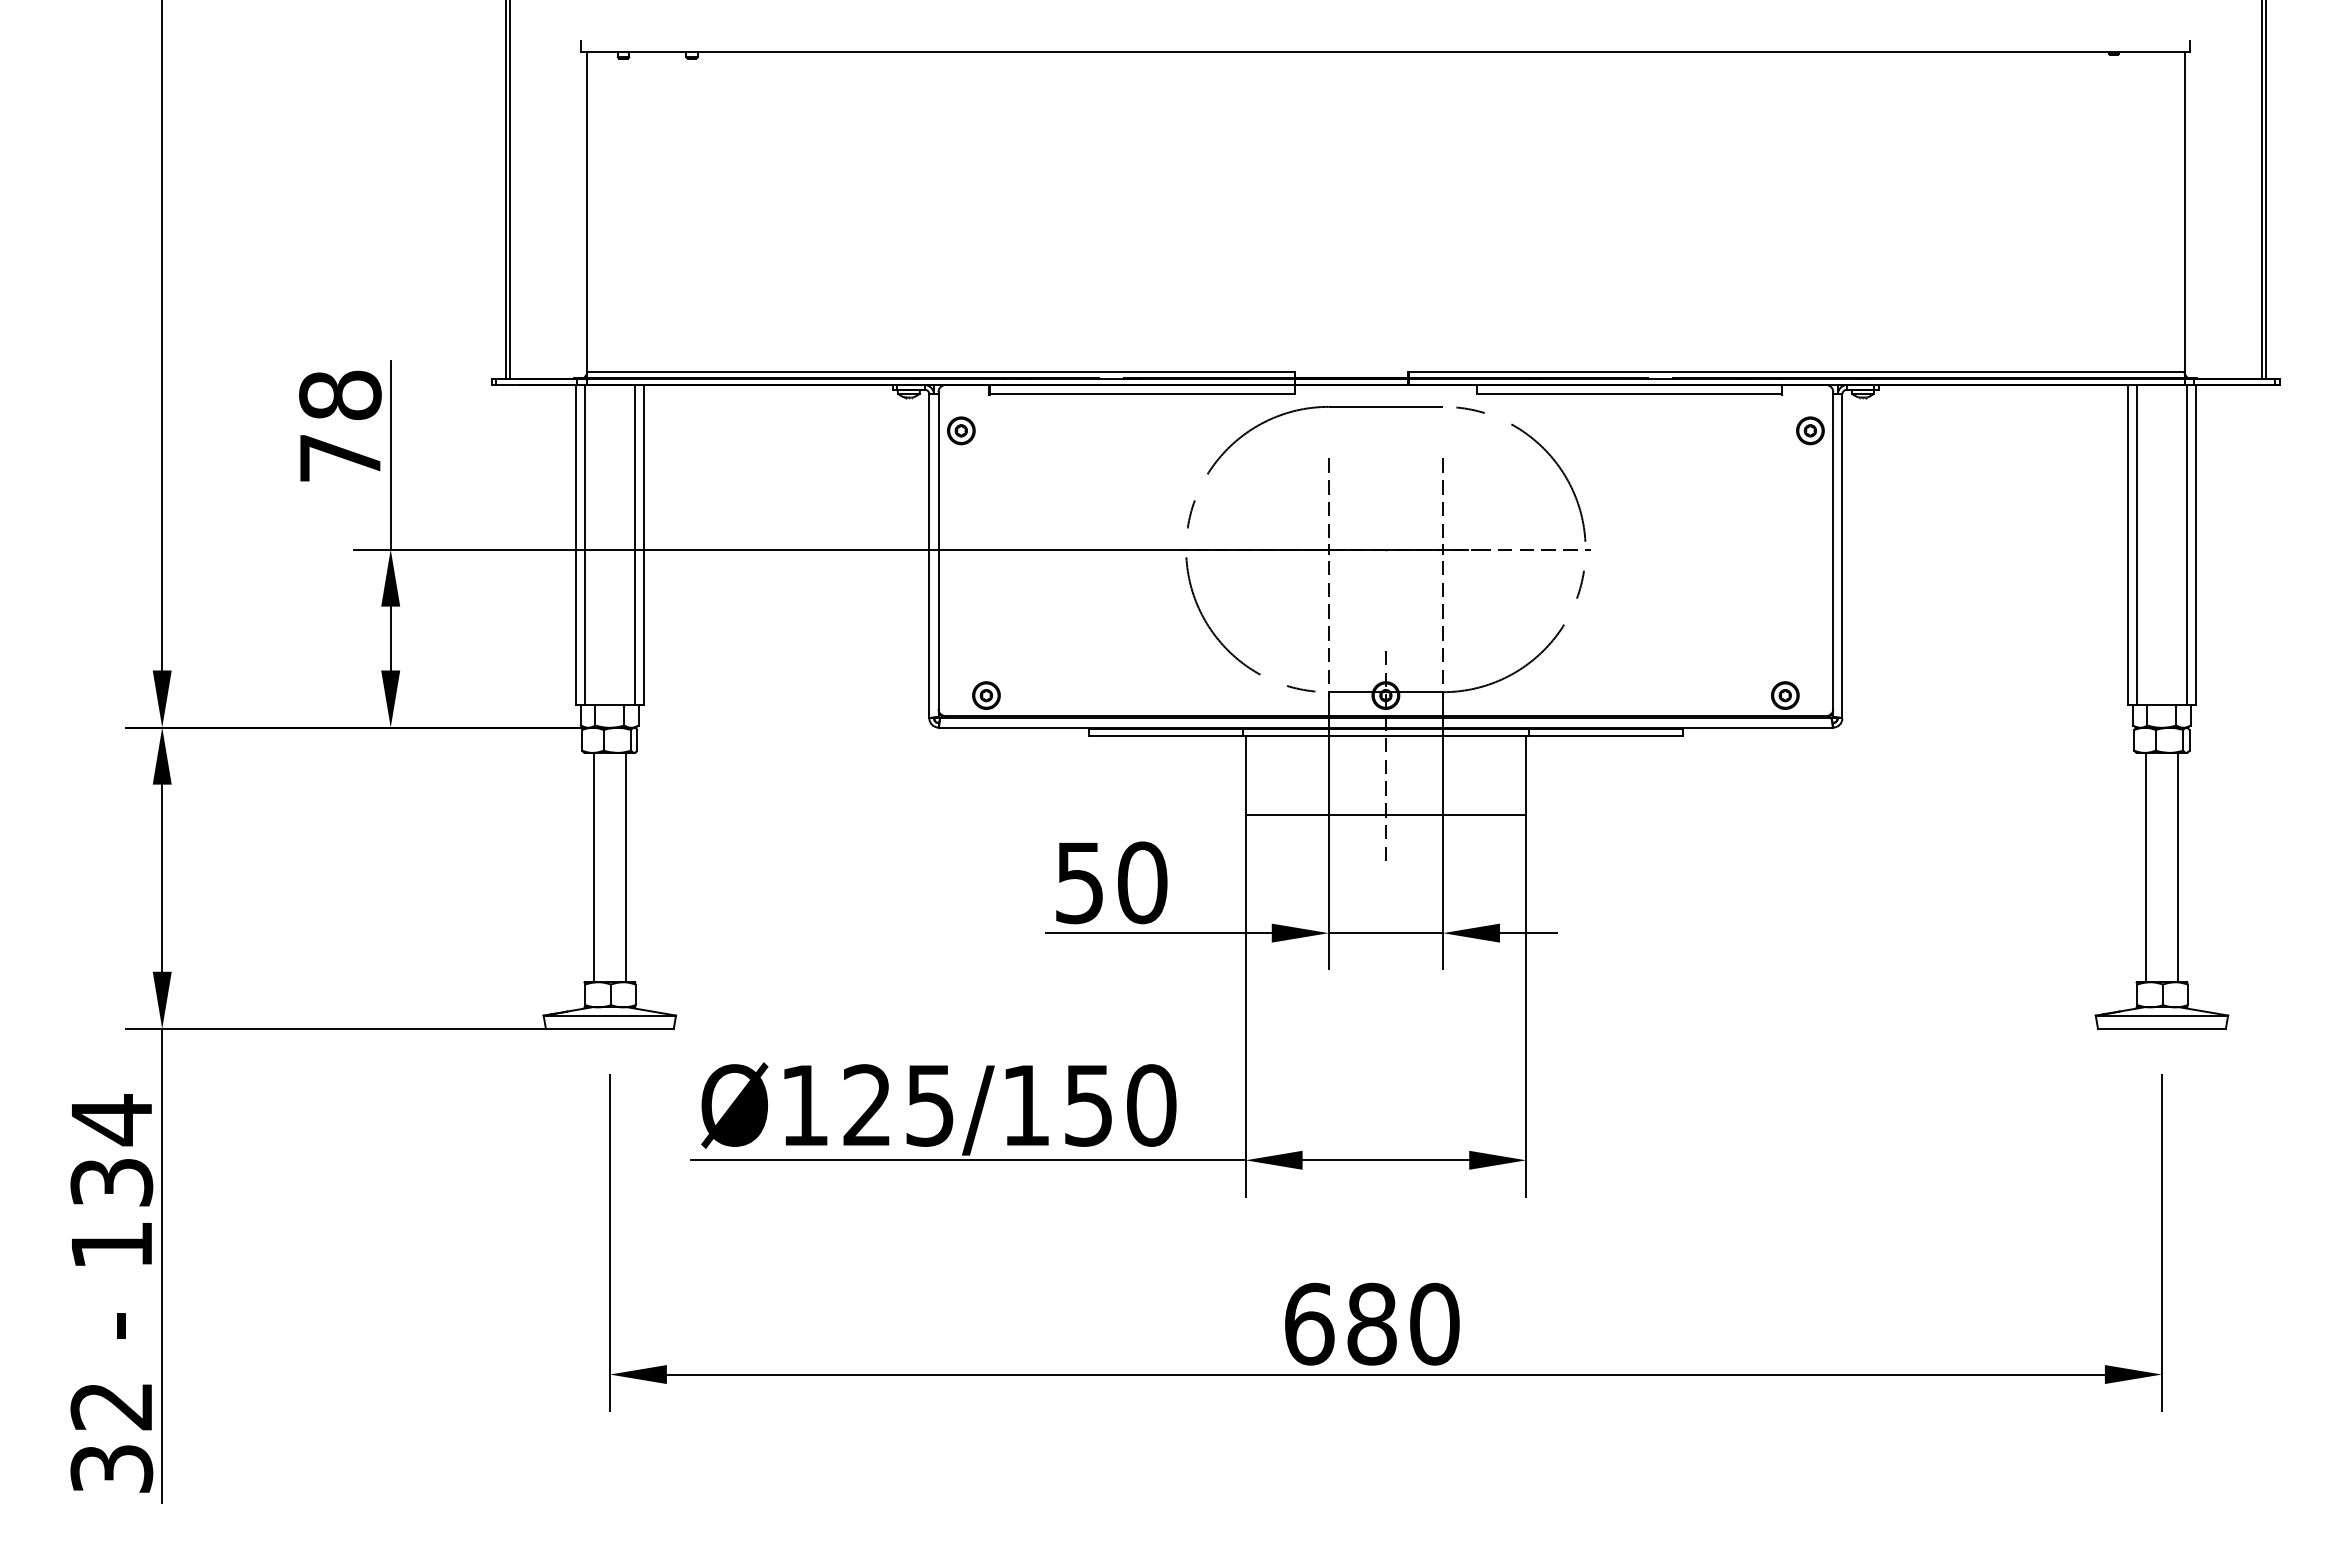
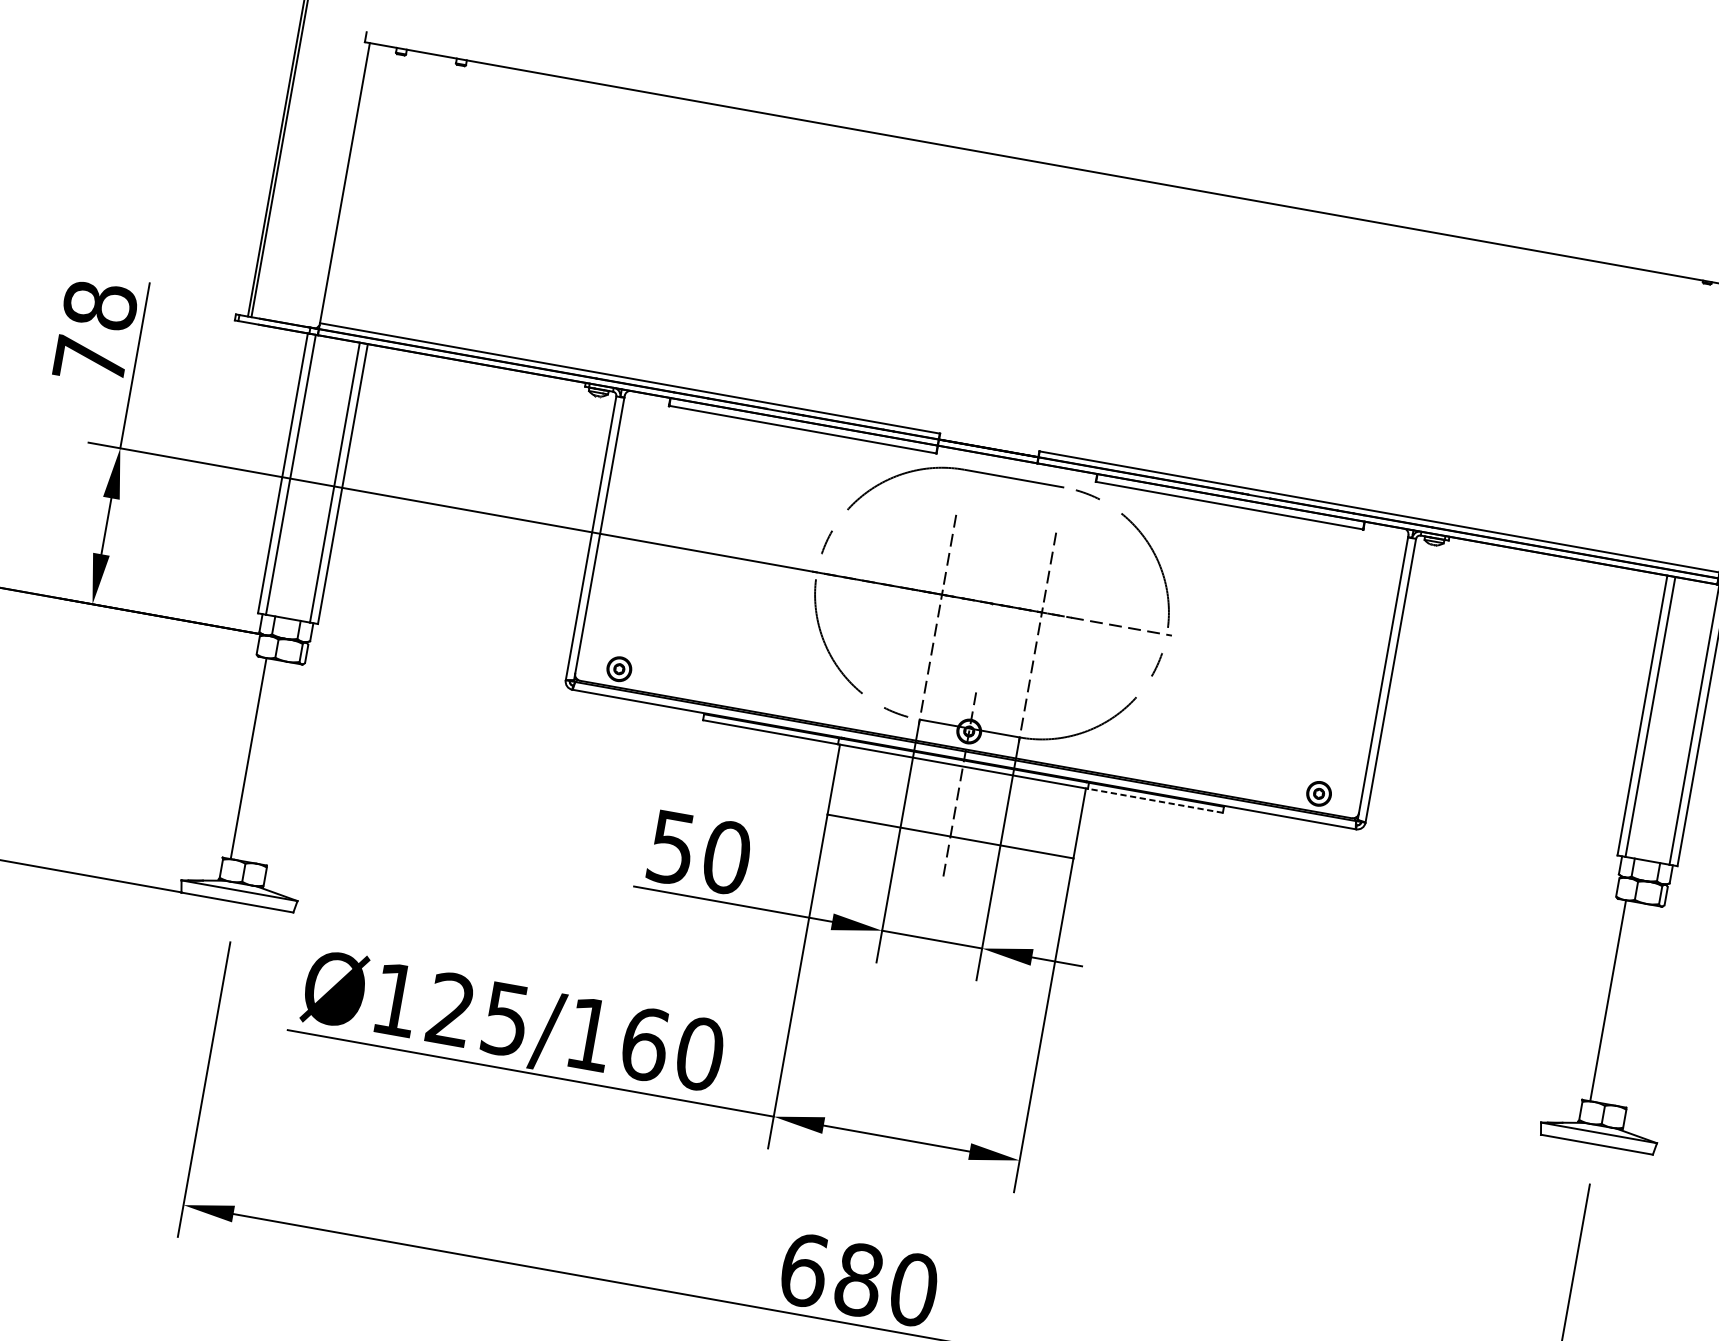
part: (961, 430) -> (638, 433), removed
part: (1810, 430) -> (1382, 565), removed
line: (1605, 735) -> (1155, 800), solid -> dashed
line: (625, 867) -> (276, 763), removed
line: (2177, 867) -> (1635, 1005), removed
text: (1089, 1105) -> (645, 1044), Ø125/150 -> Ø125/160

